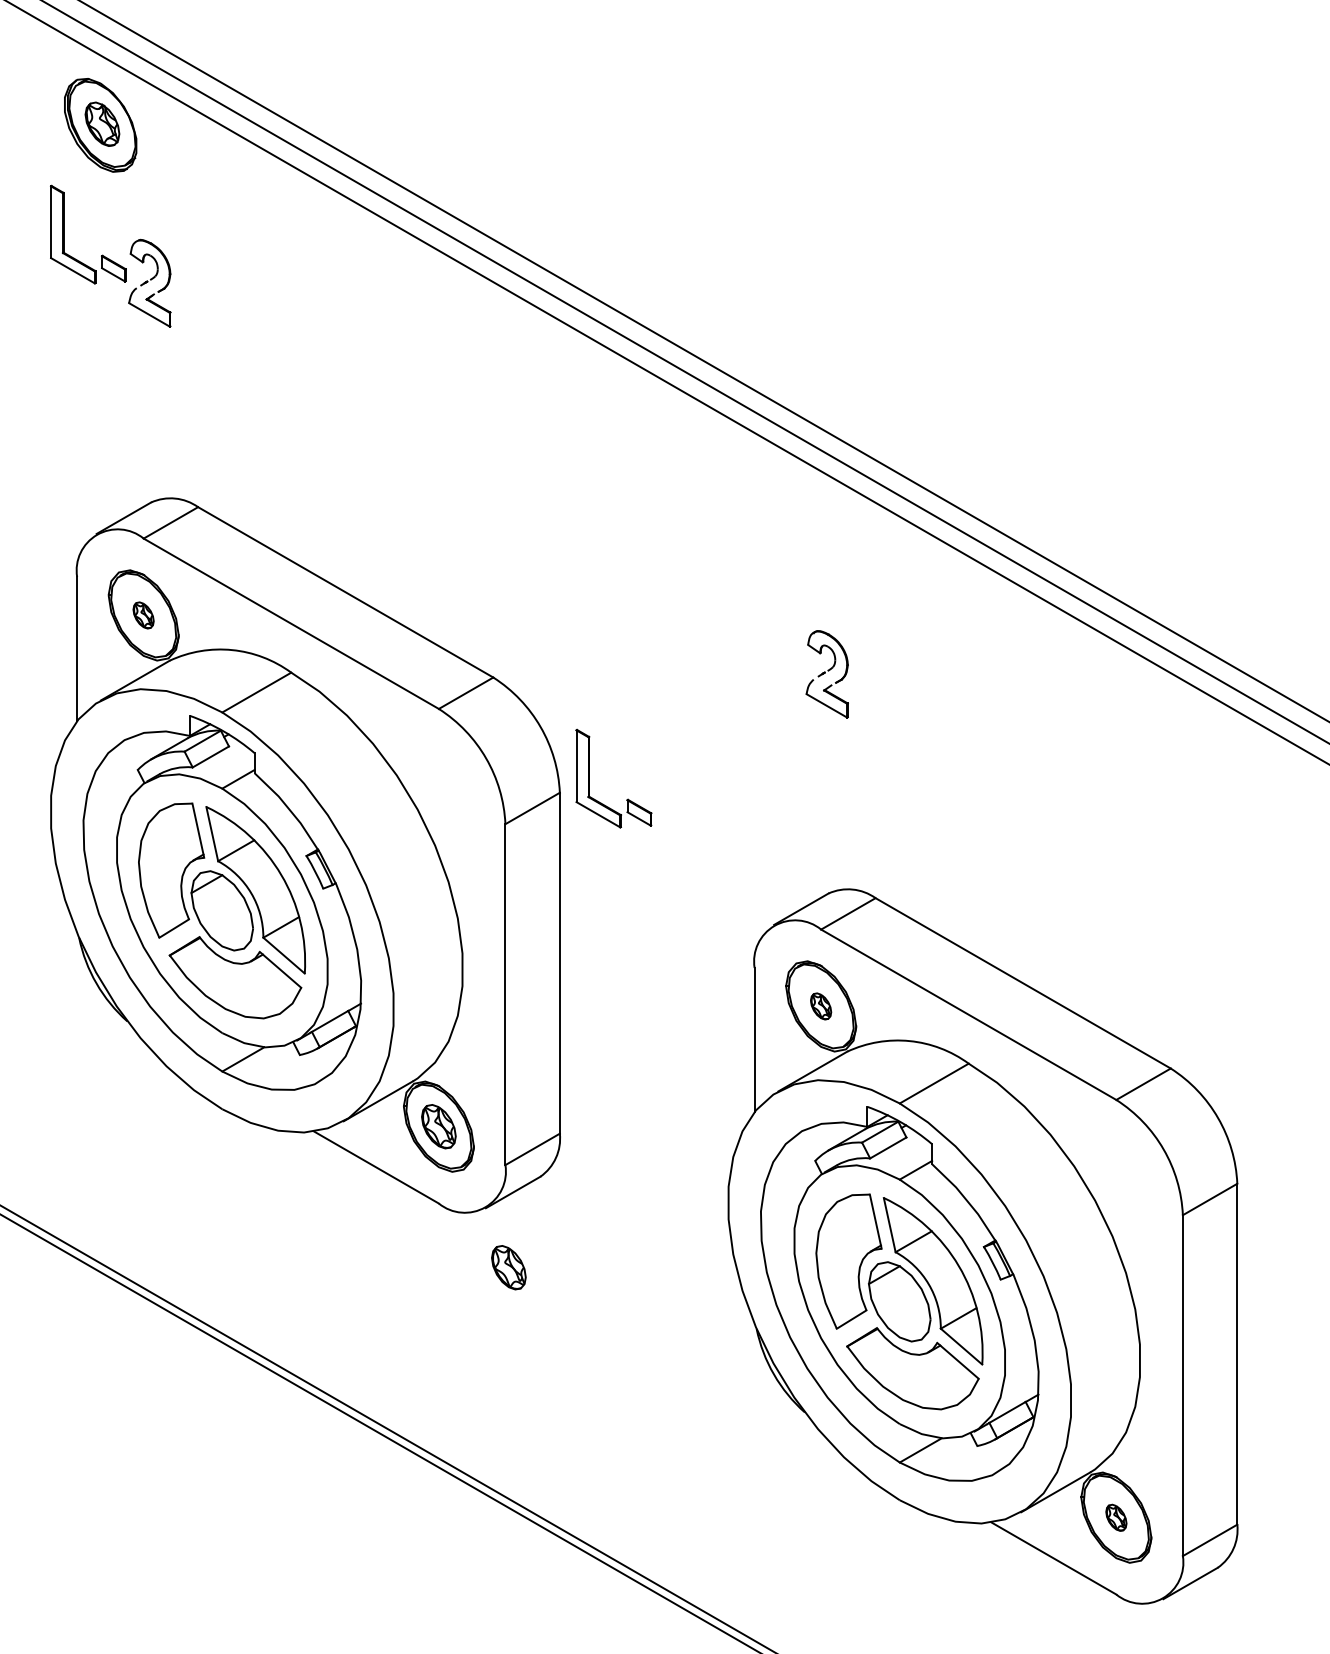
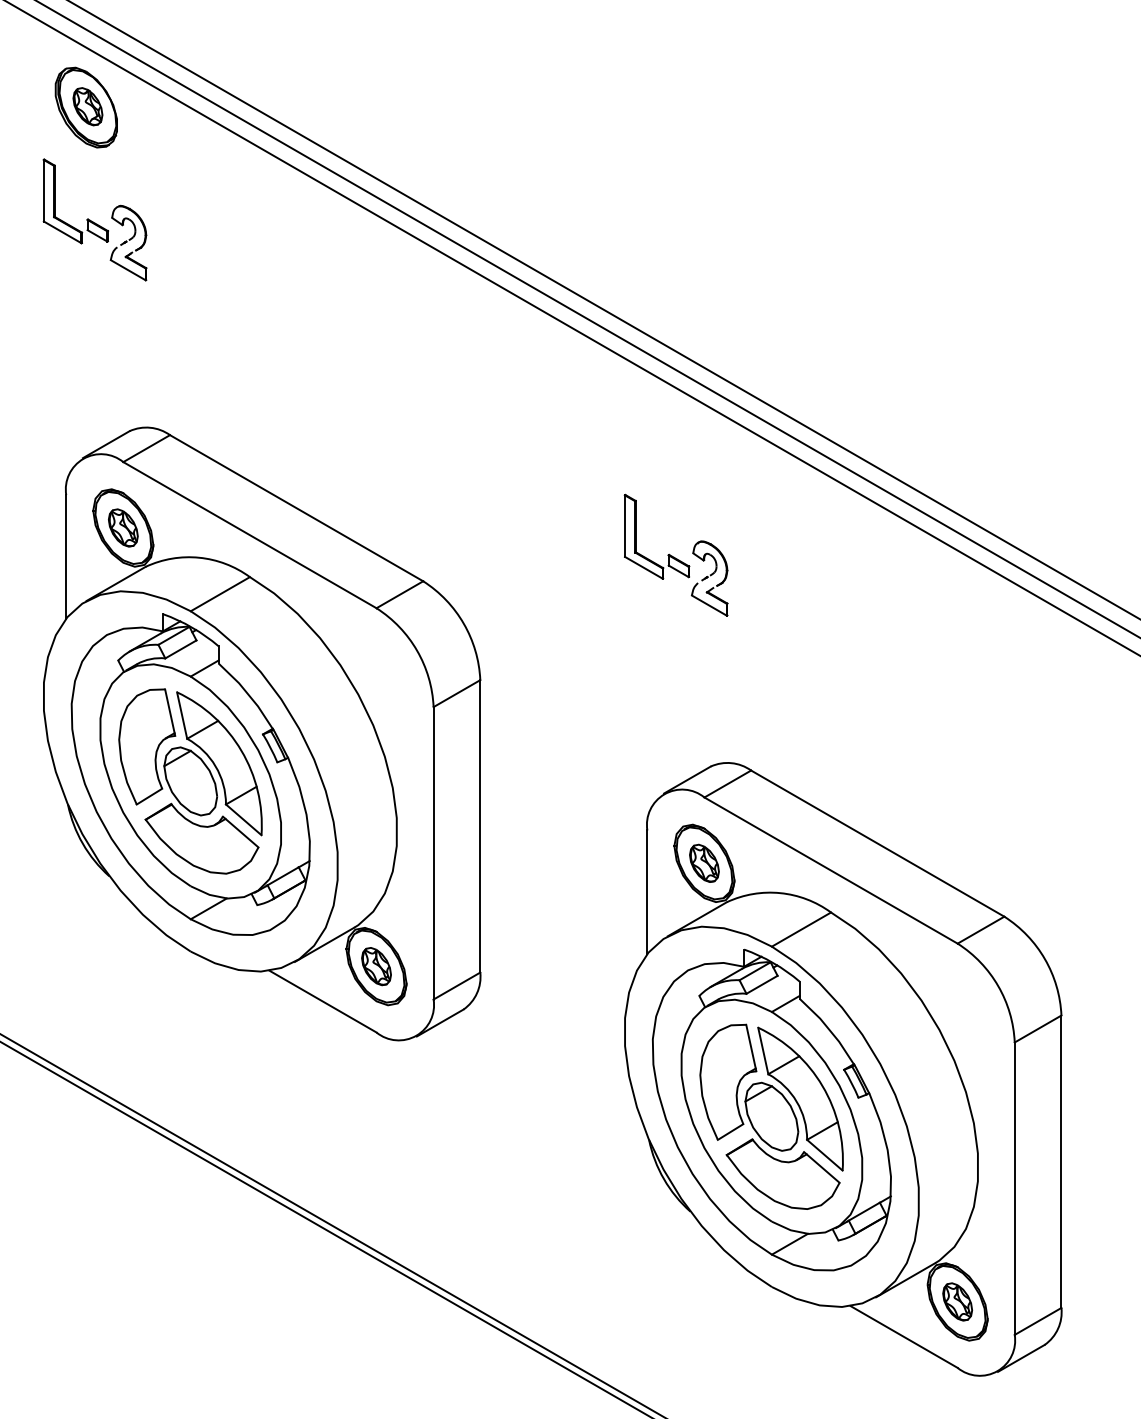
part: (143, 615) -> (123, 528), size x1.67
part: (589, 778) -> (636, 536), moved
part: (820, 1006) -> (703, 863), size x1.67
part: (508, 1267) -> (436, 1087), removed
part: (1116, 1517) -> (957, 1301), size x1.67

